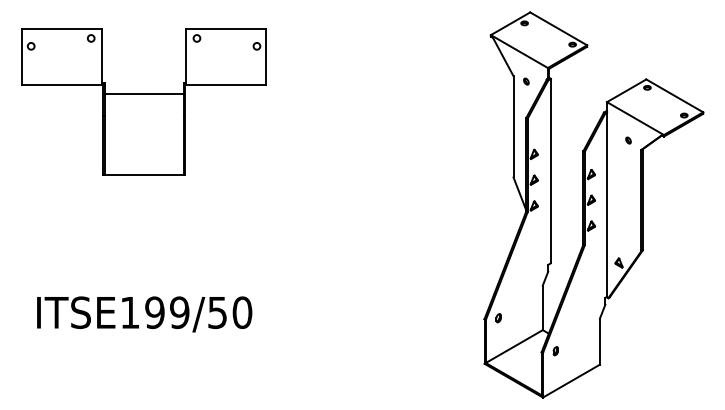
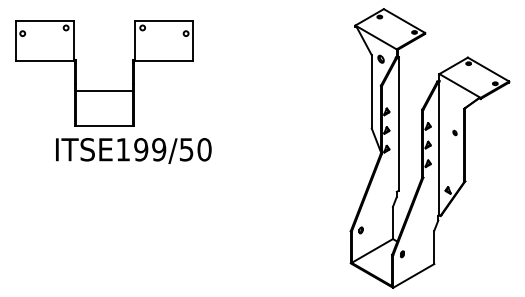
part: (526, 81) -> (381, 59), size x1.6
line: (143, 94) -> (104, 91), moved
part: (628, 140) -> (455, 132), moved
text: (144, 314) -> (133, 151), moved

